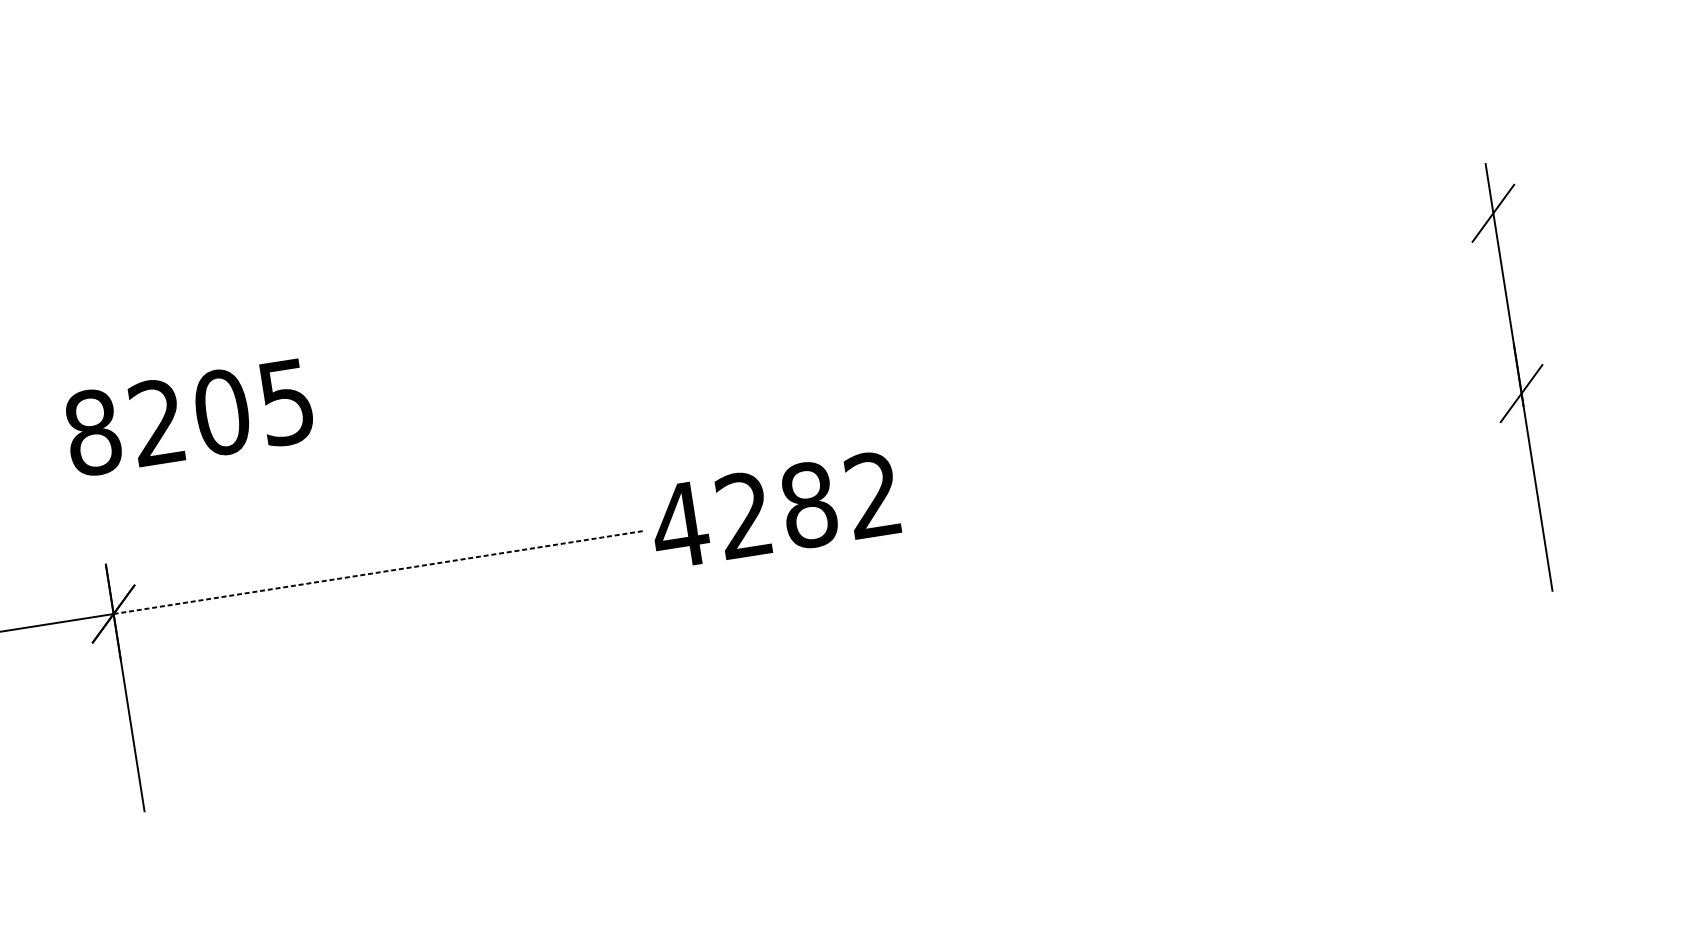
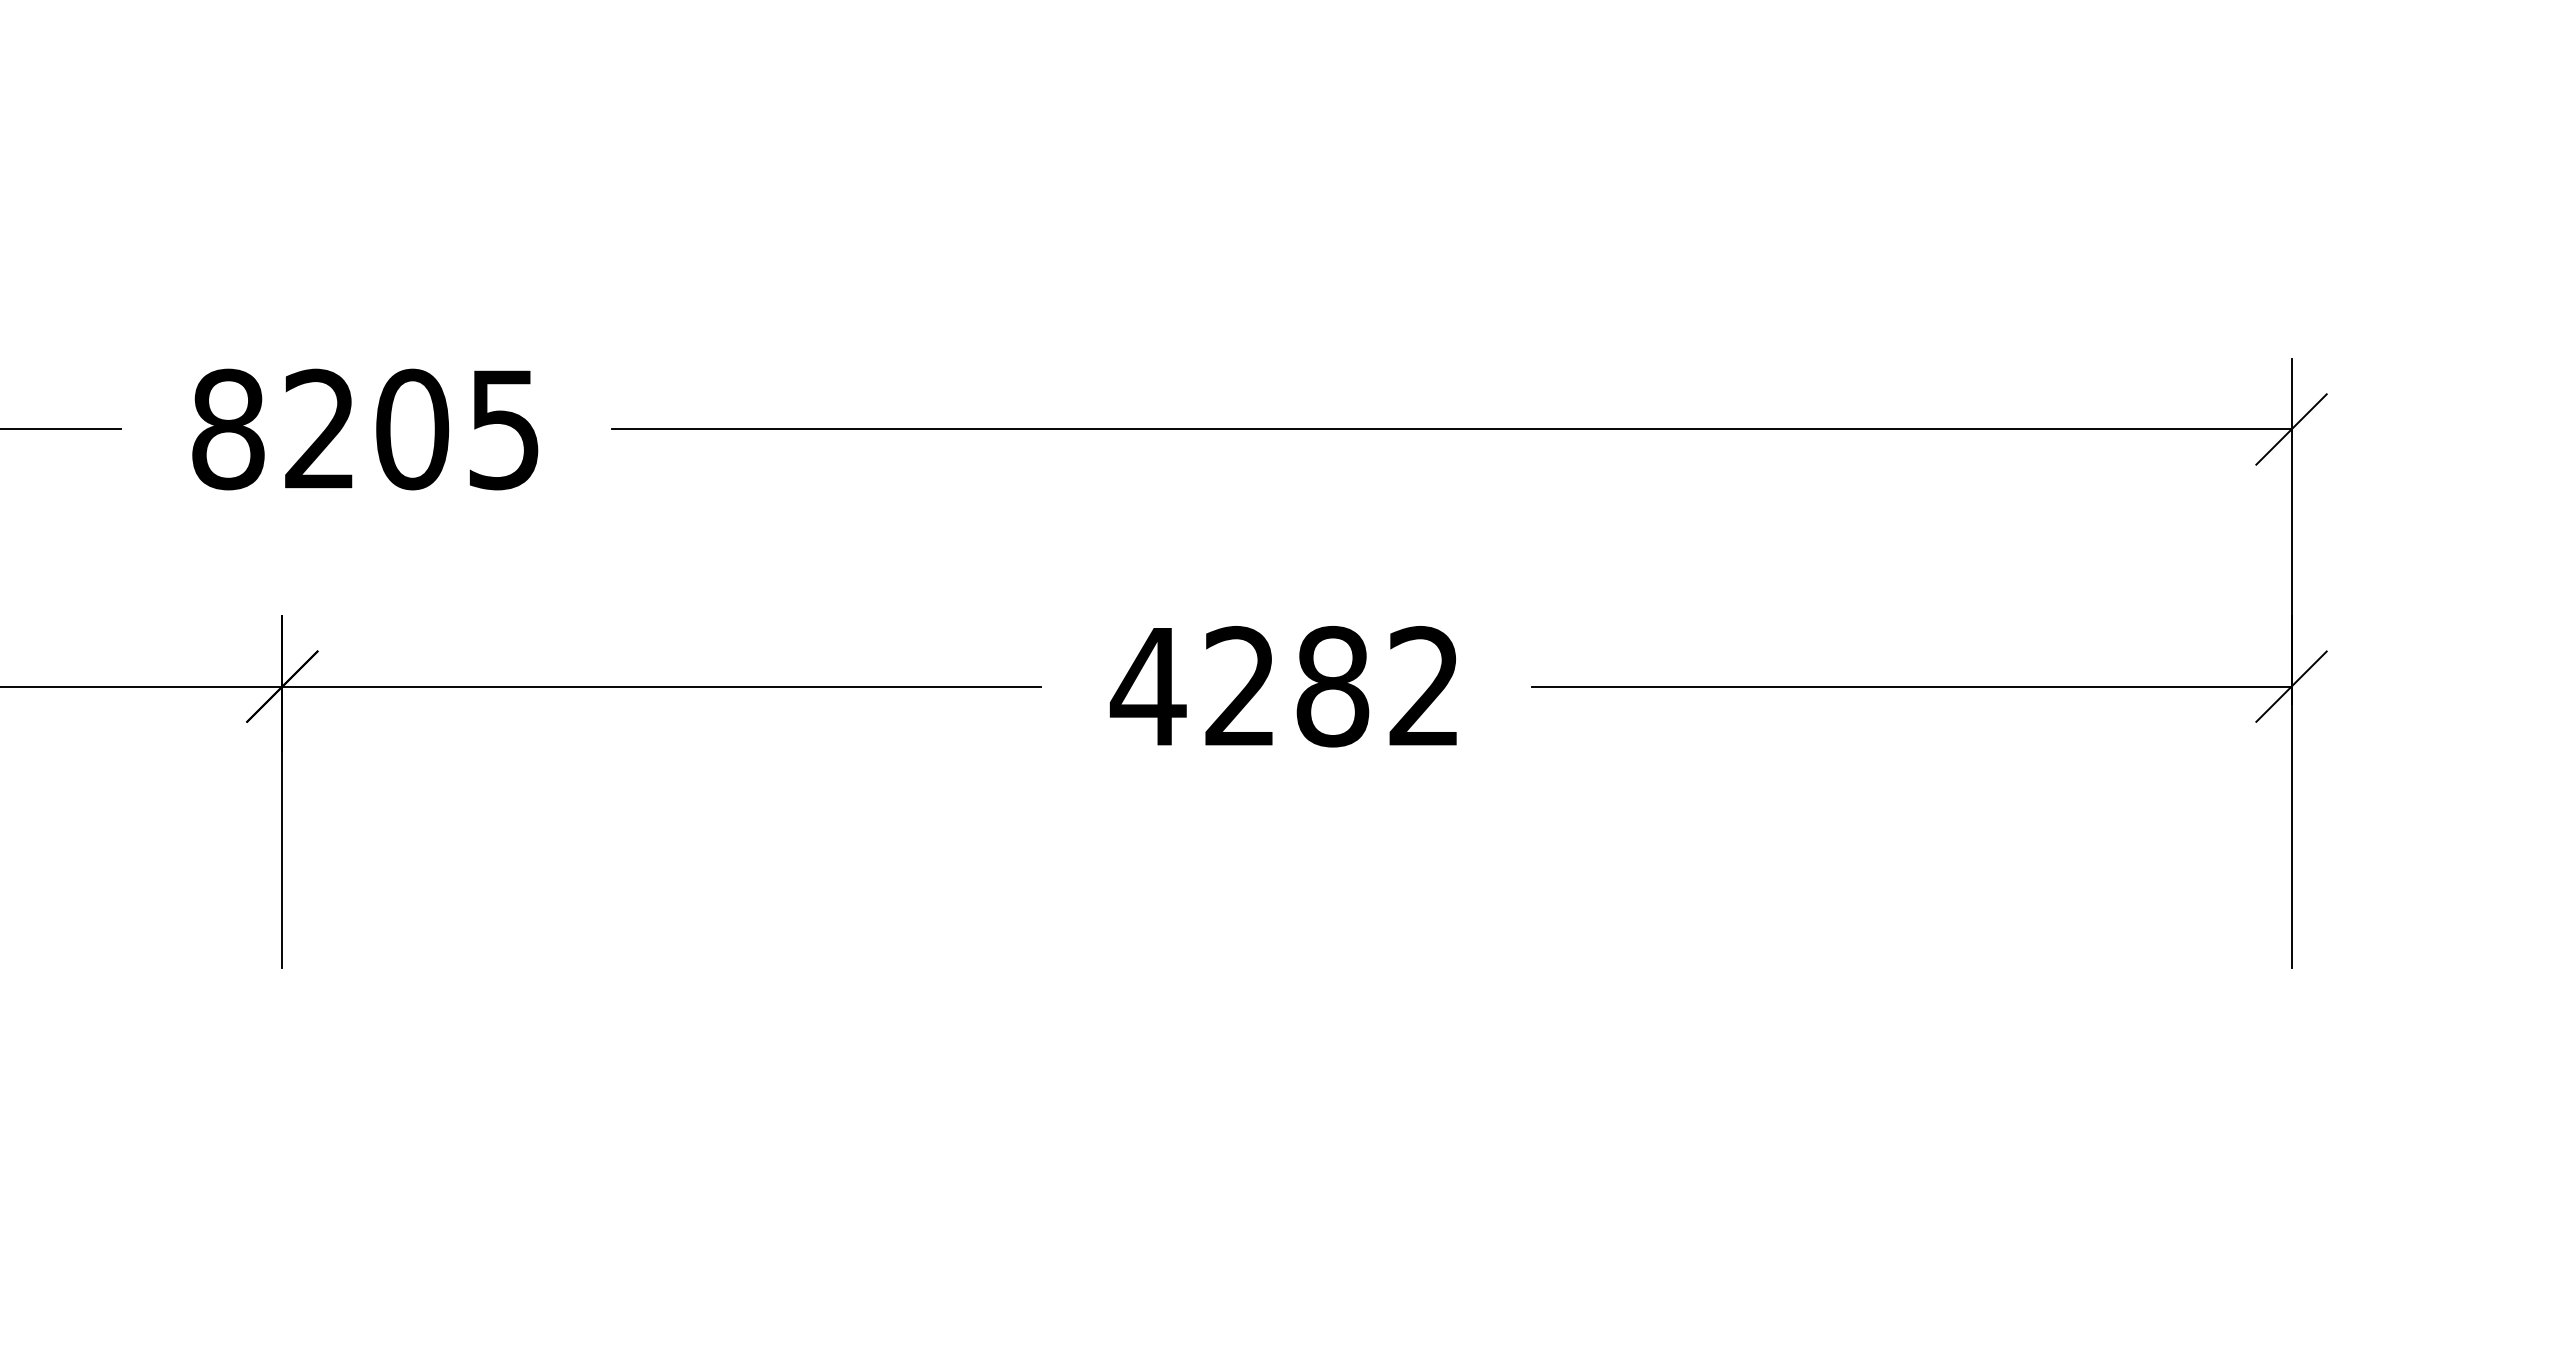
line: (904, 305) -> (1451, 429), added
text: (189, 417) -> (365, 429), moved
line: (1255, 435) -> (1911, 686), added
text: (773, 510) -> (1282, 686), moved
line: (379, 572) -> (661, 686), dashed -> solid

